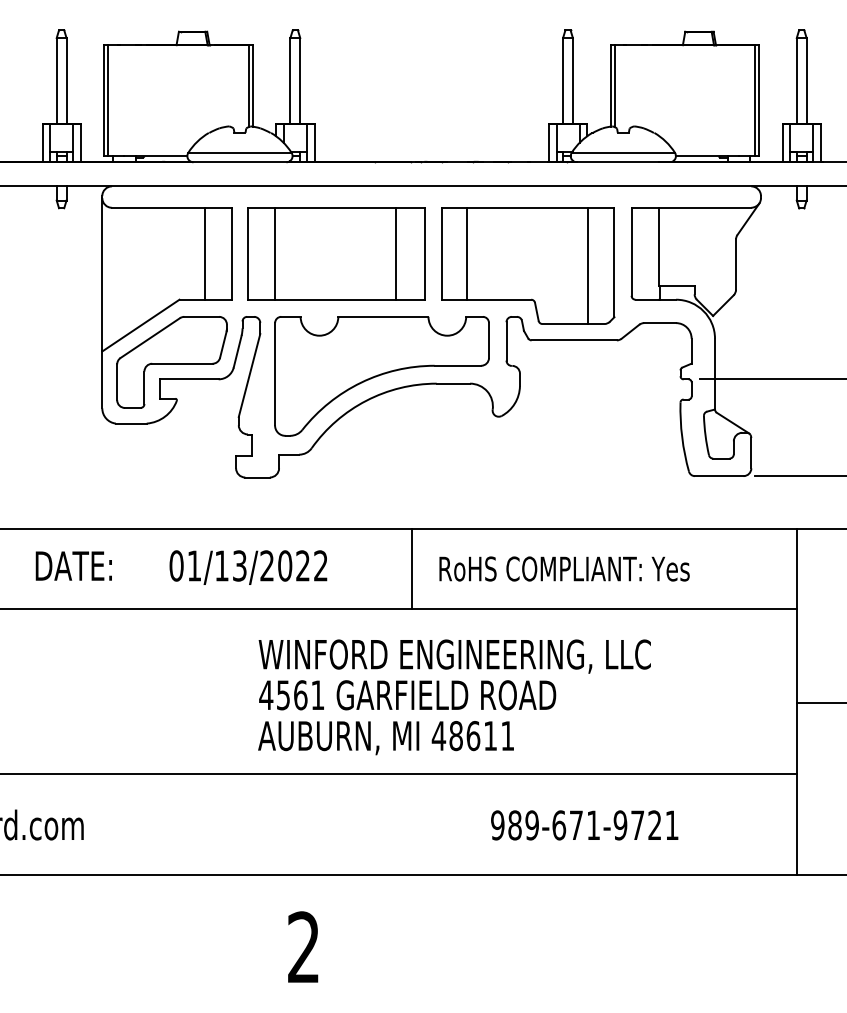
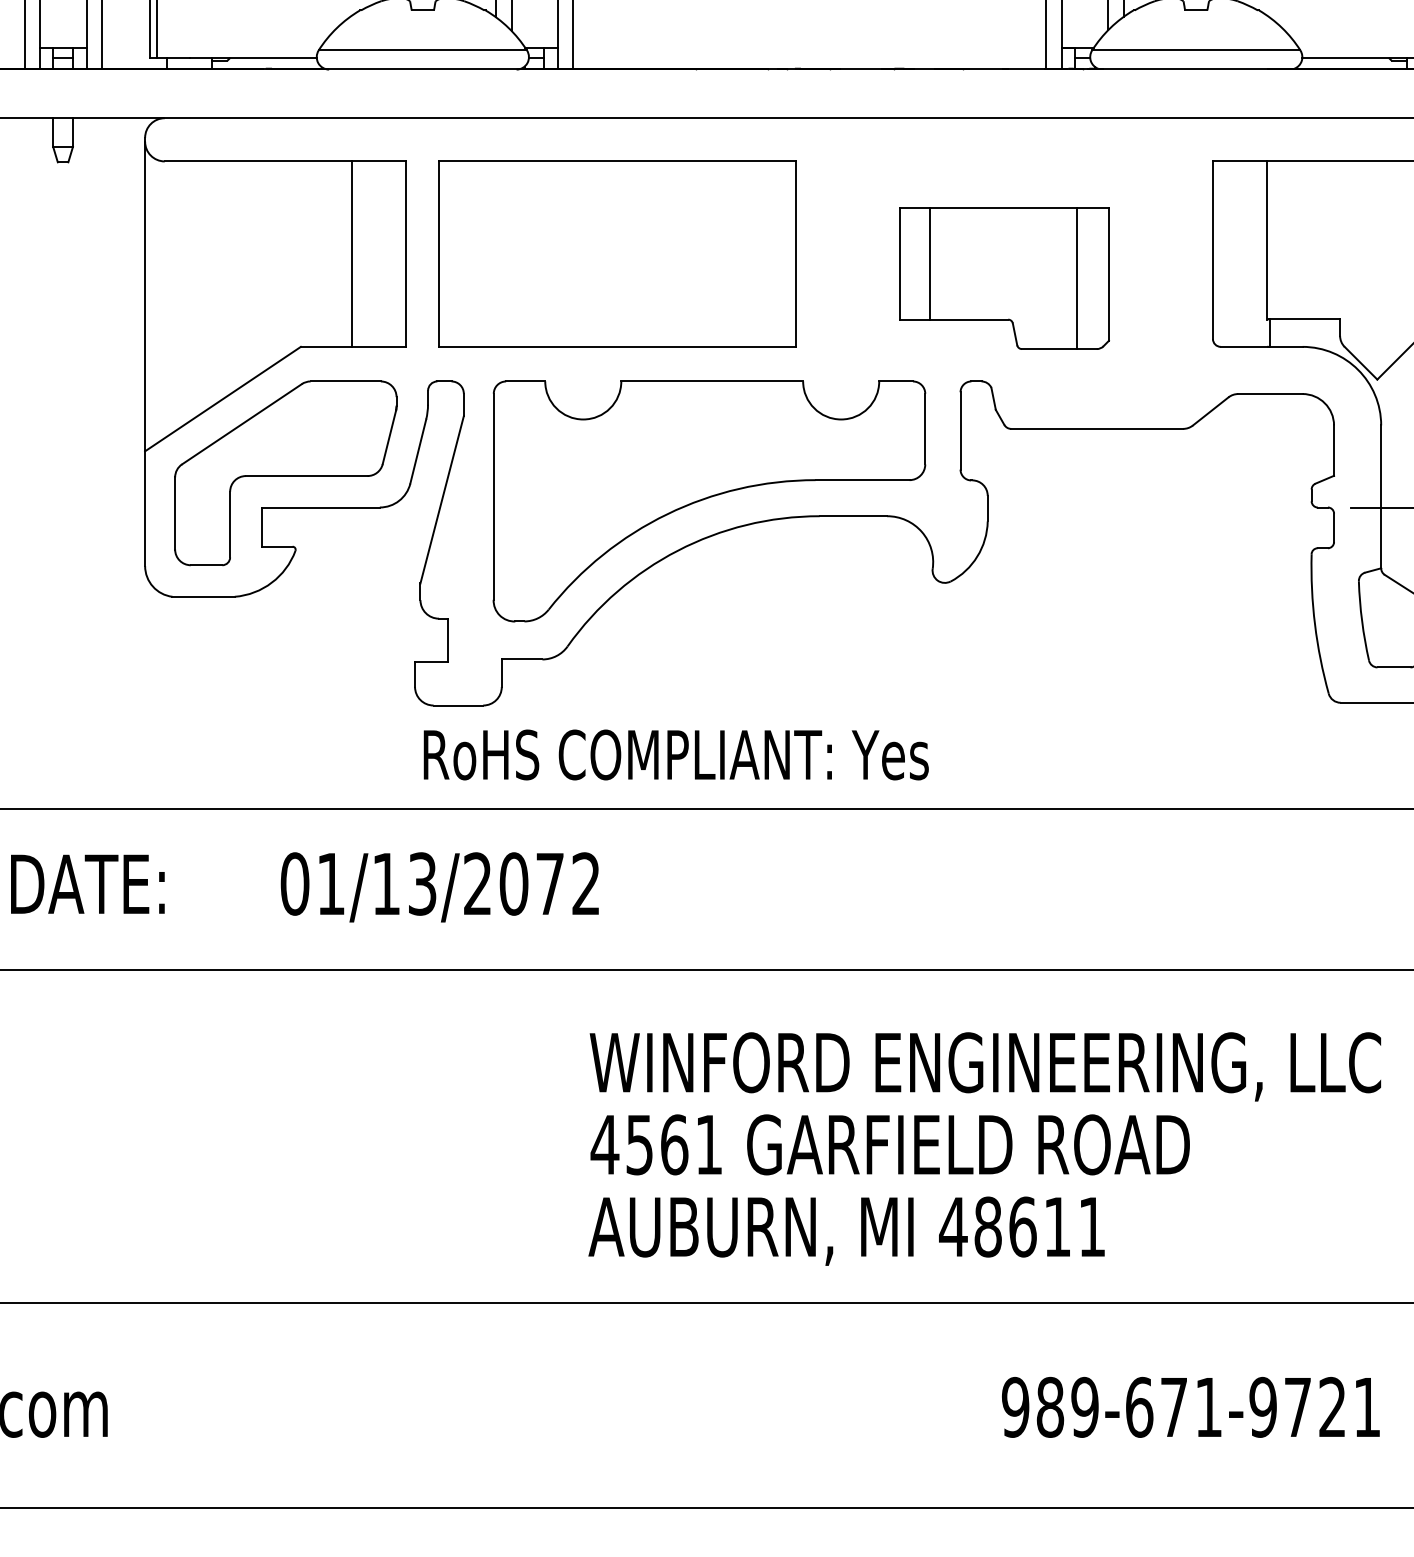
line: (275, 253) -> (494, 253), removed
line: (396, 253) -> (738, 253), removed
part: (528, 265) -> (1004, 277), size x0.6
text: (302, 565) -> (548, 883), 01/13/2022 -> 01/13/2072
line: (412, 568) -> (770, 889), removed
text: (564, 568) -> (676, 753), moved
text: (454, 697) -> (984, 1149), moved
text: (584, 825) -> (1190, 1407), moved

